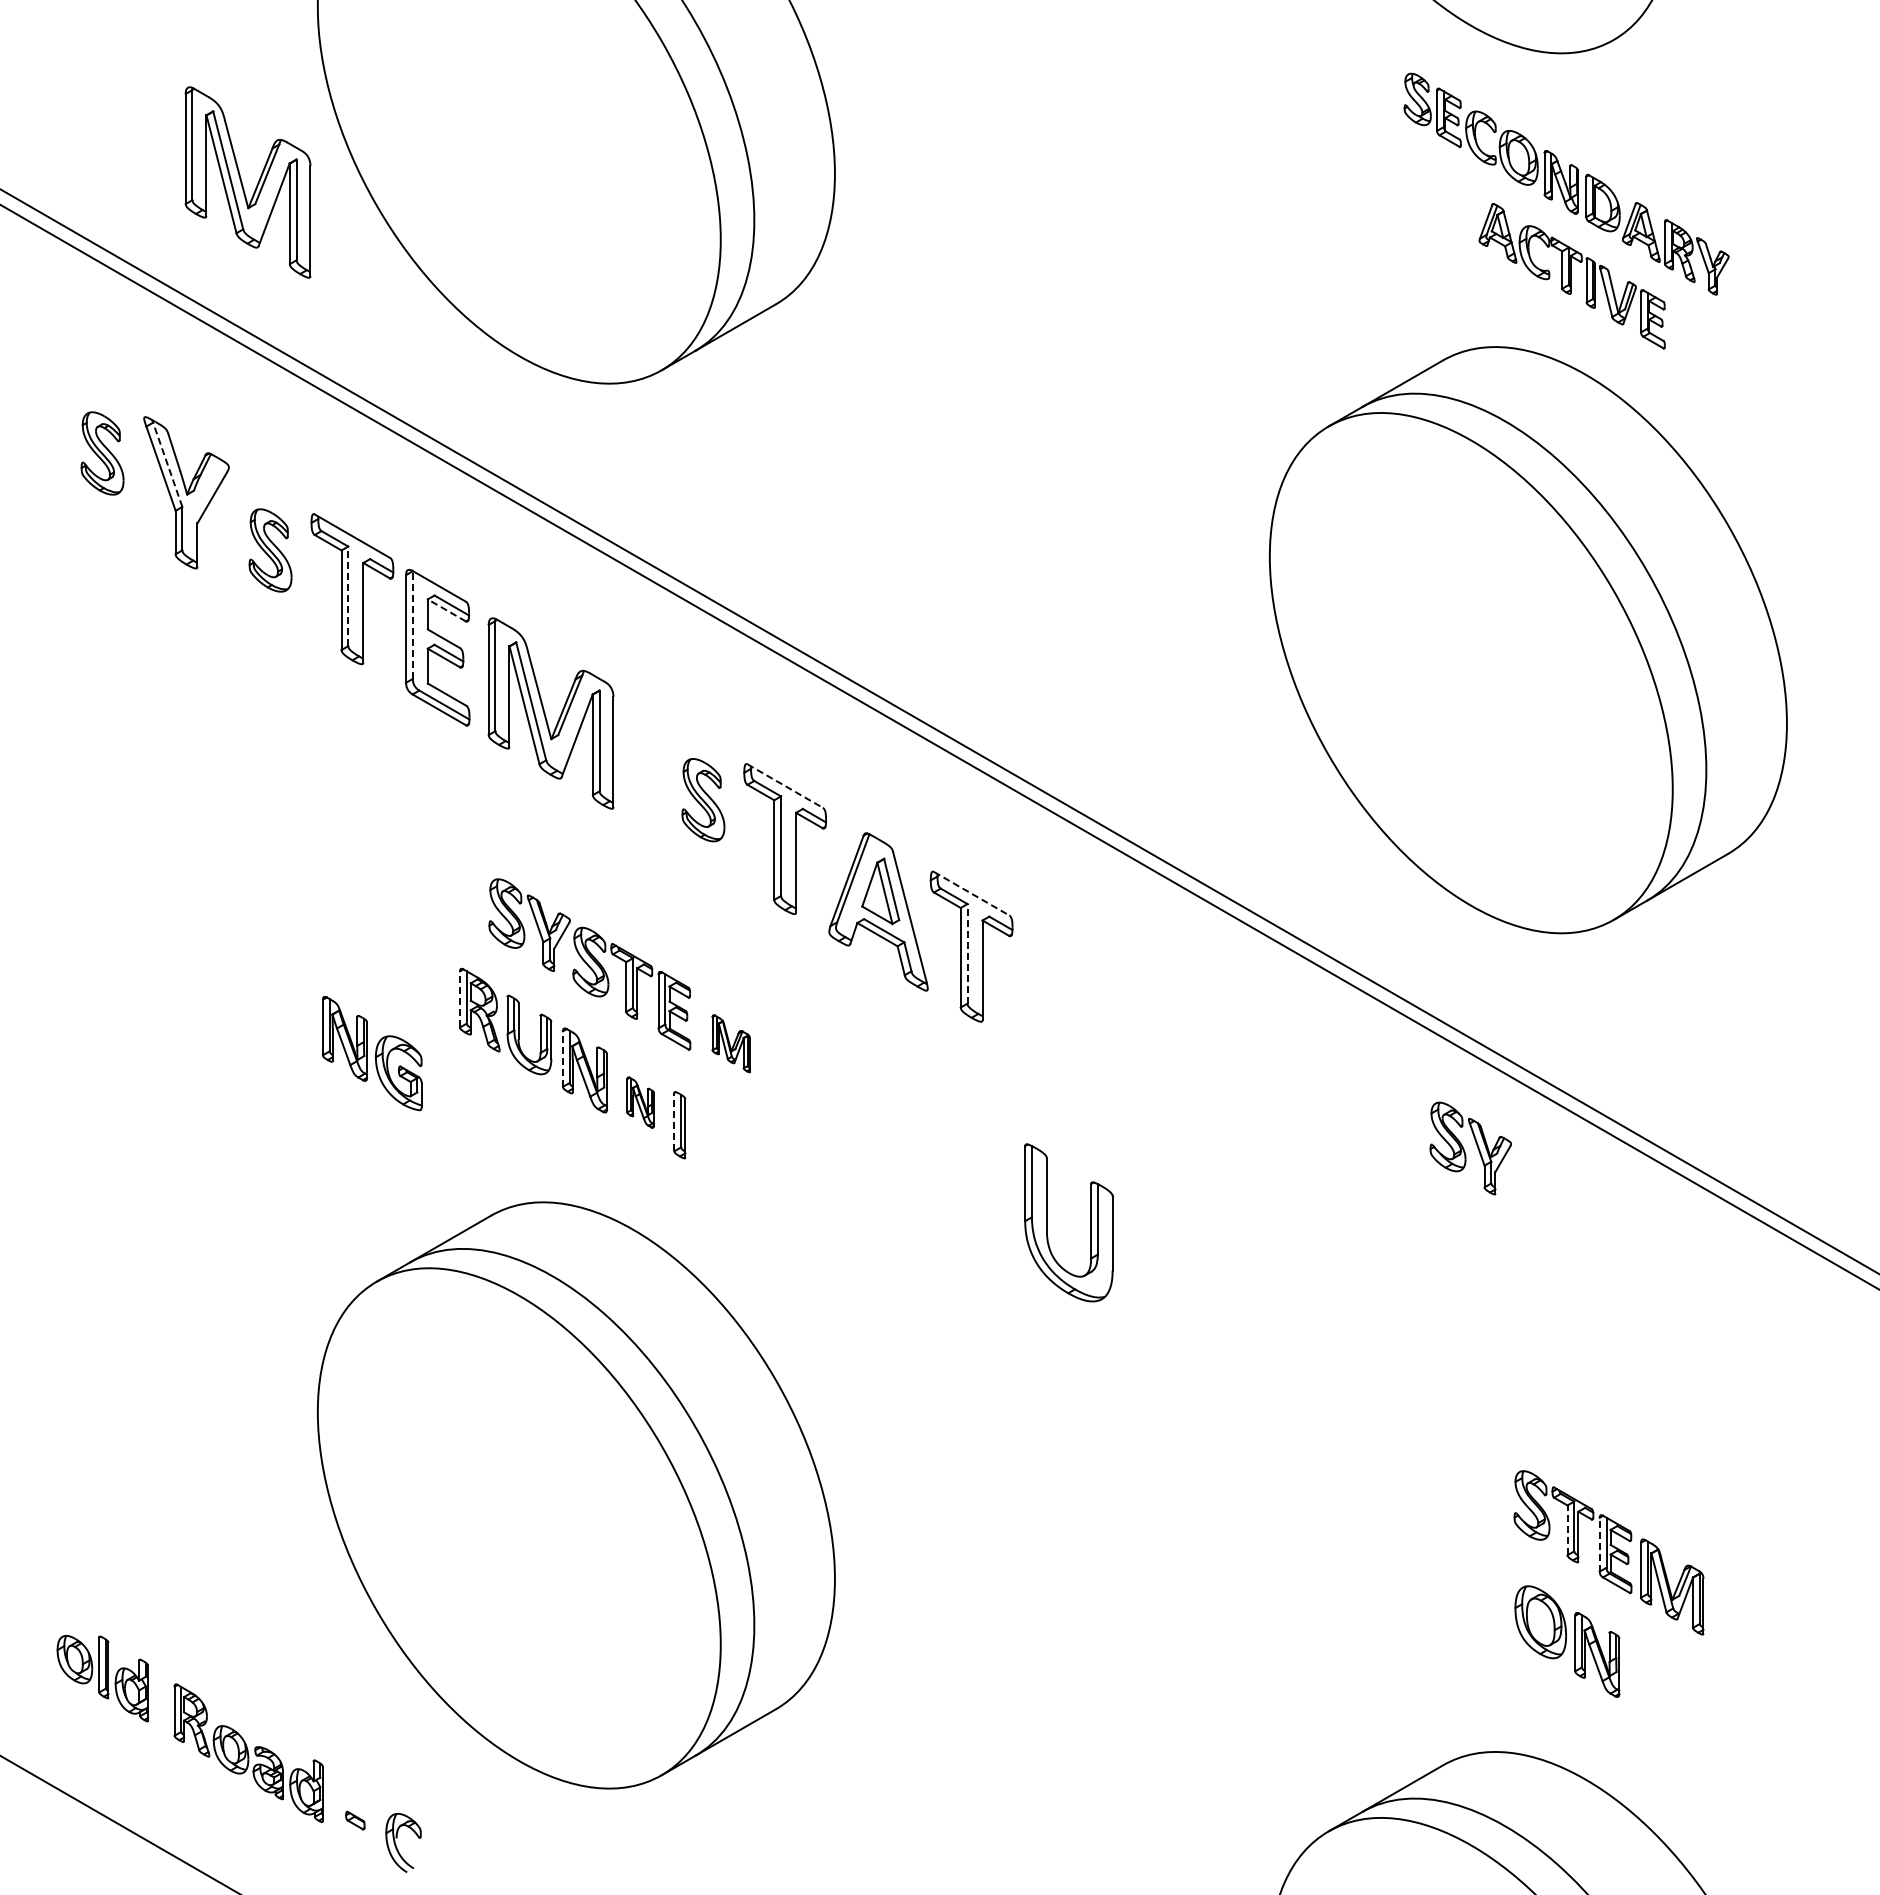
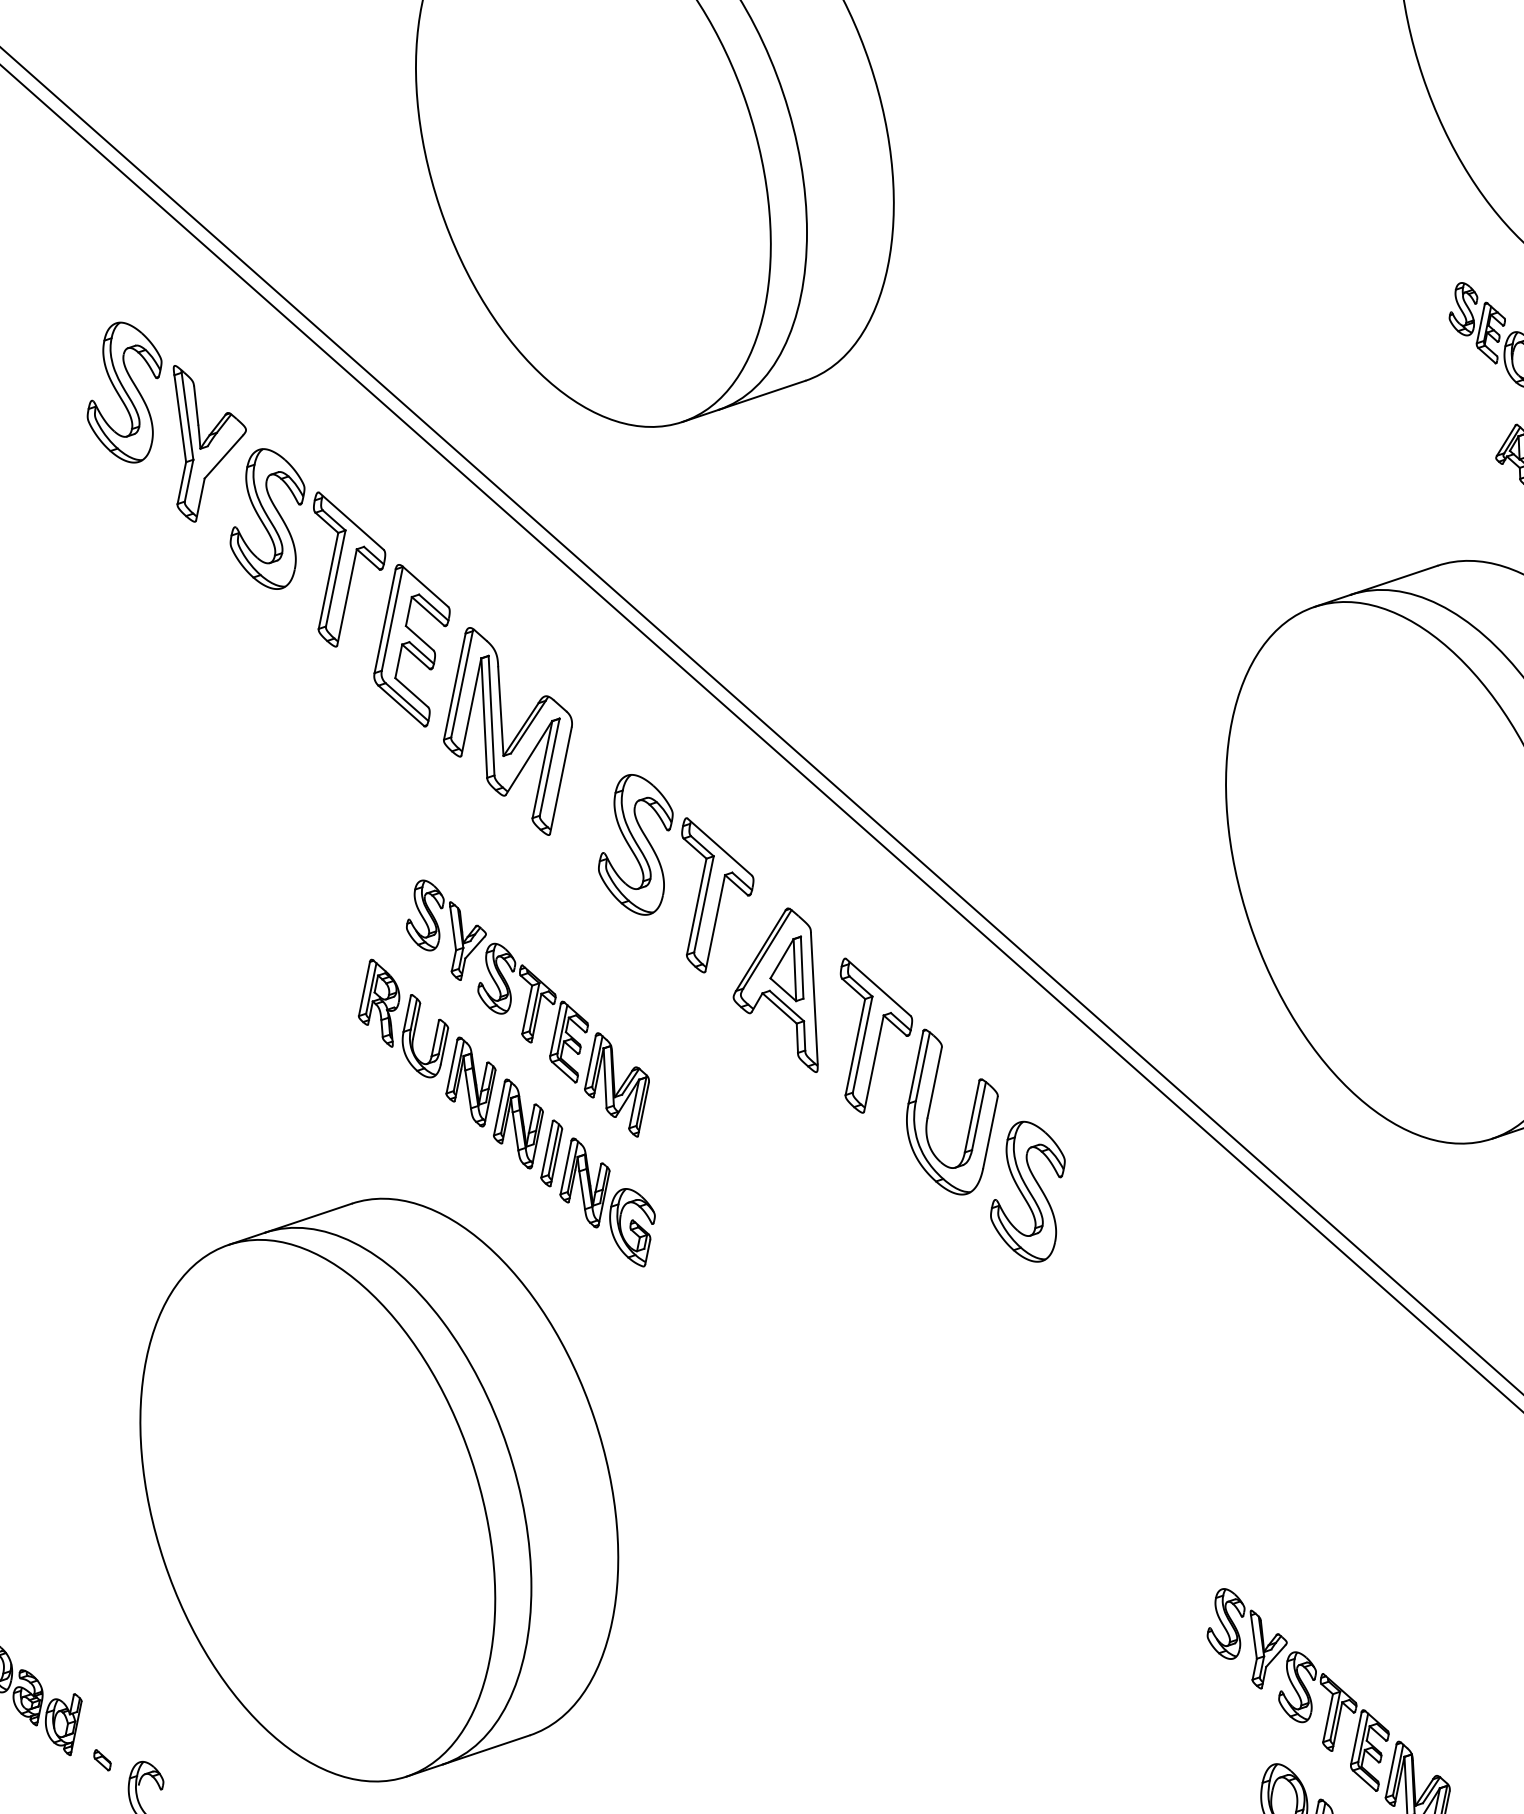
part: (247, 182) -> (319, 159), removed
part: (102, 453) -> (126, 392), size x1.67
line: (167, 464) -> (187, 415), dashed -> solid
part: (270, 550) -> (269, 519), size x1.67
line: (348, 596) -> (335, 578), dashed -> solid
line: (446, 610) -> (427, 611), dashed -> solid
line: (412, 625) -> (391, 619), dashed -> solid
line: (785, 786) -> (720, 847), dashed -> solid
part: (703, 799) -> (638, 844), size x1.67
line: (972, 893) -> (879, 987), dashed -> solid
line: (967, 953) -> (862, 1044), dashed -> solid
line: (460, 998) -> (365, 988), dashed -> solid
part: (731, 1043) -> (617, 1084), size x1.67
part: (372, 1053) -> (608, 1202), moved
line: (562, 1059) -> (451, 1067), dashed -> solid
part: (1164, 1065) -> (1030, 1190), added
part: (640, 1102) -> (518, 1123), size x1.67
line: (674, 1121) -> (547, 1148), dashed -> solid
part: (1470, 1148) -> (1246, 1639), moved
part: (1047, 1222) -> (929, 1109), moved
line: (1567, 1530) -> (1328, 1718), dashed -> solid
line: (1599, 1544) -> (1356, 1738), dashed -> solid

